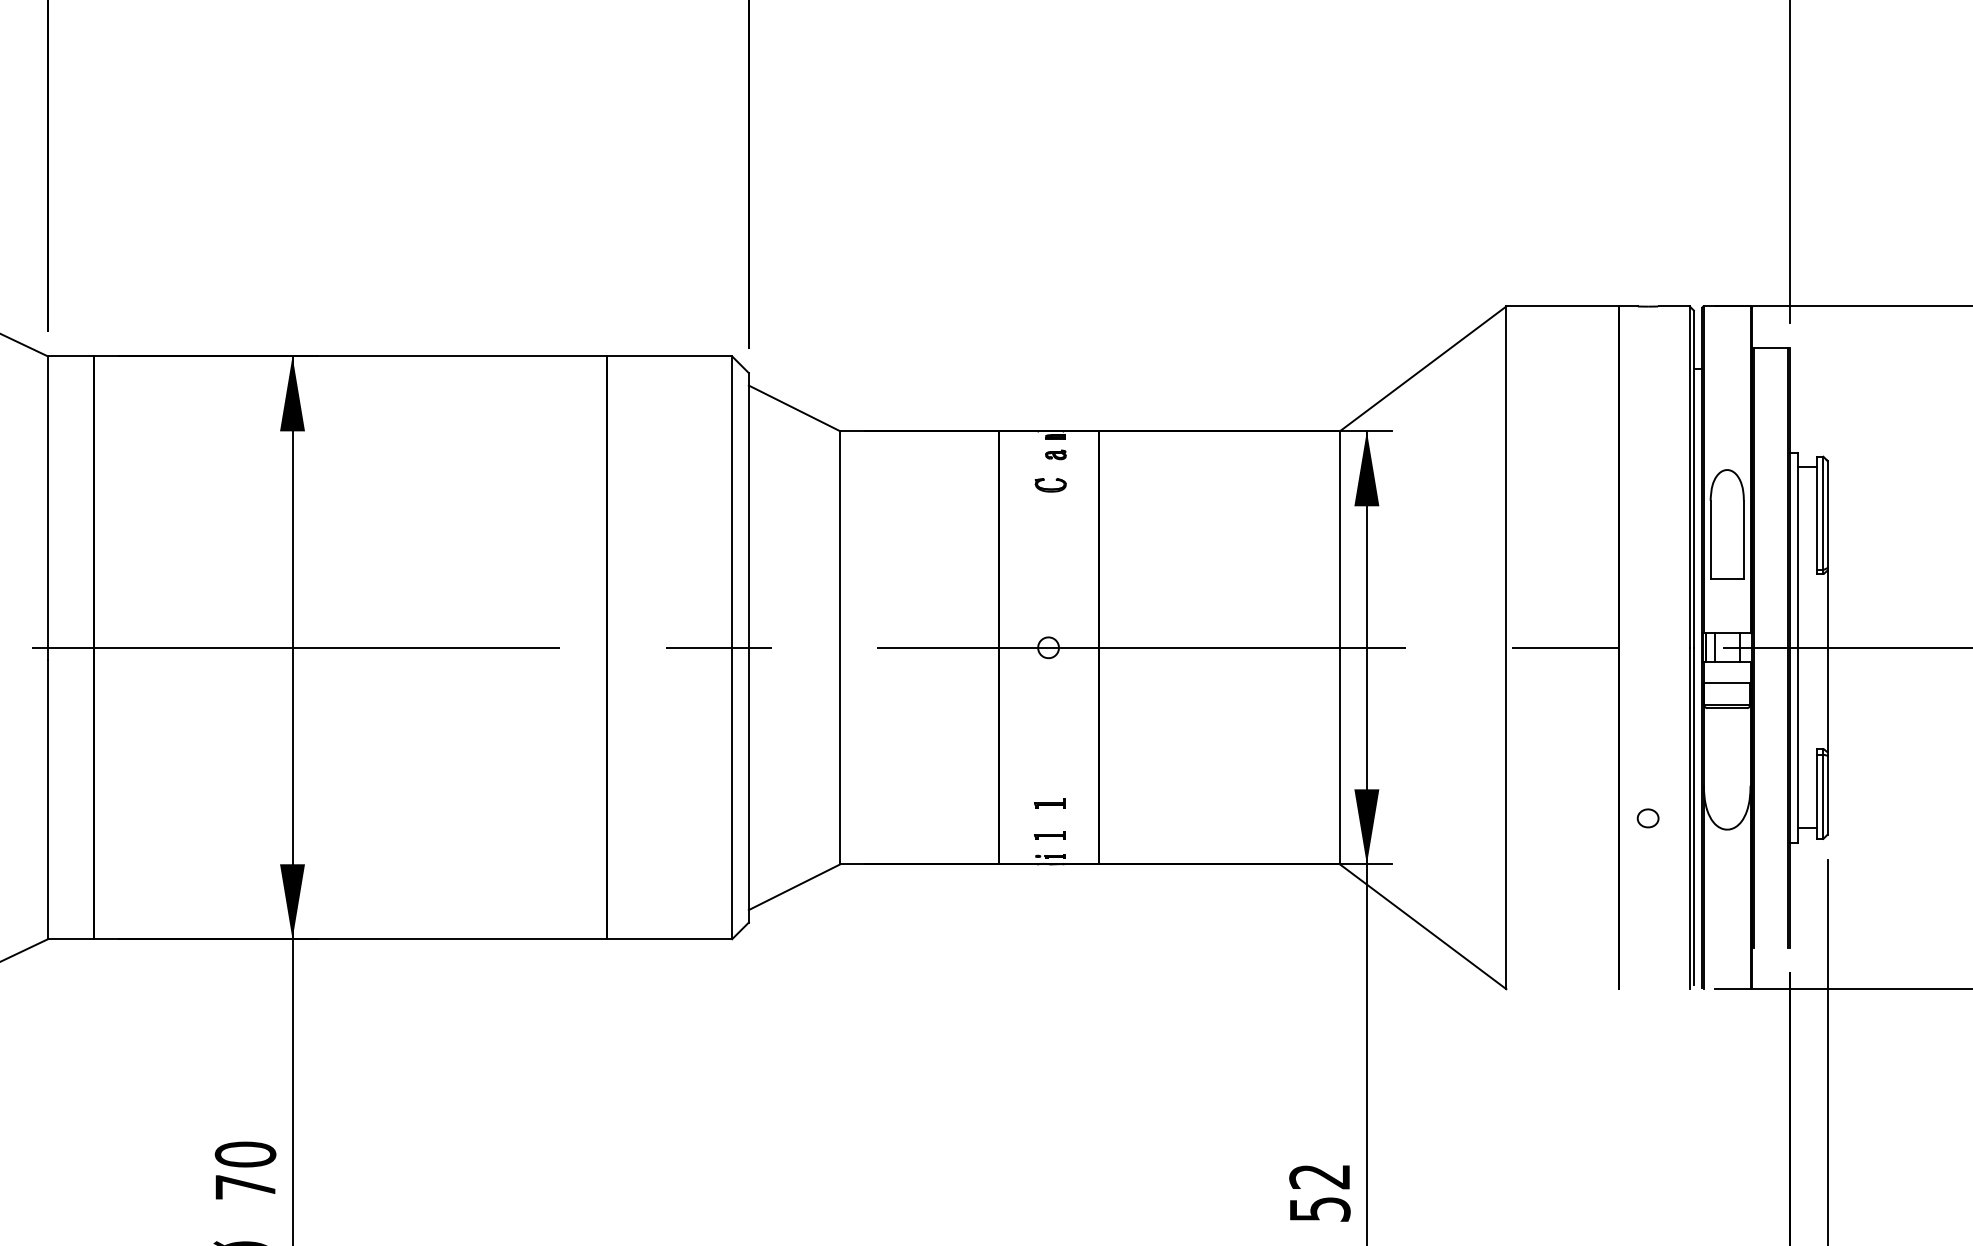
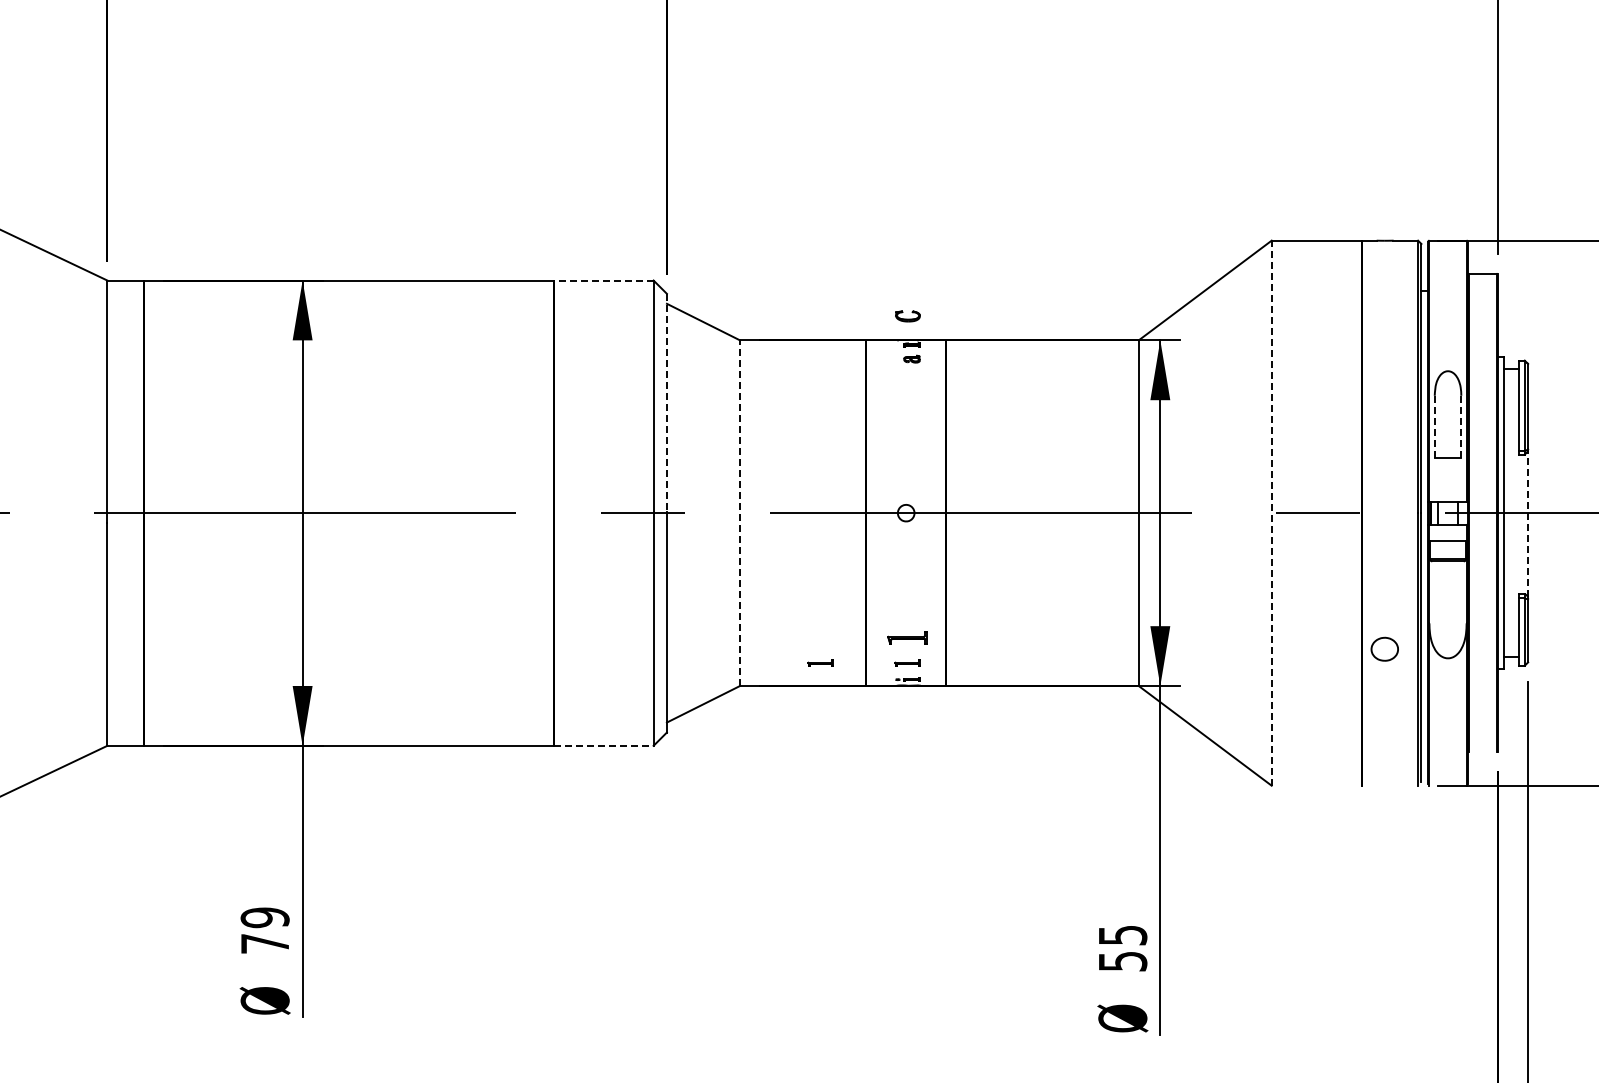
line: (669, 356) -> (603, 280), solid -> dashed
part: (1050, 485) -> (907, 316), moved
line: (748, 510) -> (666, 403), solid -> dashed
line: (1744, 539) -> (1461, 426), solid -> dashed
line: (1710, 540) -> (1434, 427), solid -> dashed
line: (840, 648) -> (740, 513), solid -> dashed
line: (1506, 648) -> (1271, 513), solid -> dashed
line: (1828, 661) -> (1528, 524), solid -> dashed
part: (1050, 803) -> (907, 637), size x1.6
part: (1647, 818) -> (1384, 649), size x1.6
part: (941, 834) -> (820, 662), added
line: (669, 938) -> (603, 745), solid -> dashed
text: (244, 1154) -> (264, 917), 70 -> 79
text: (1319, 1176) -> (1122, 935), 52 -> 55

